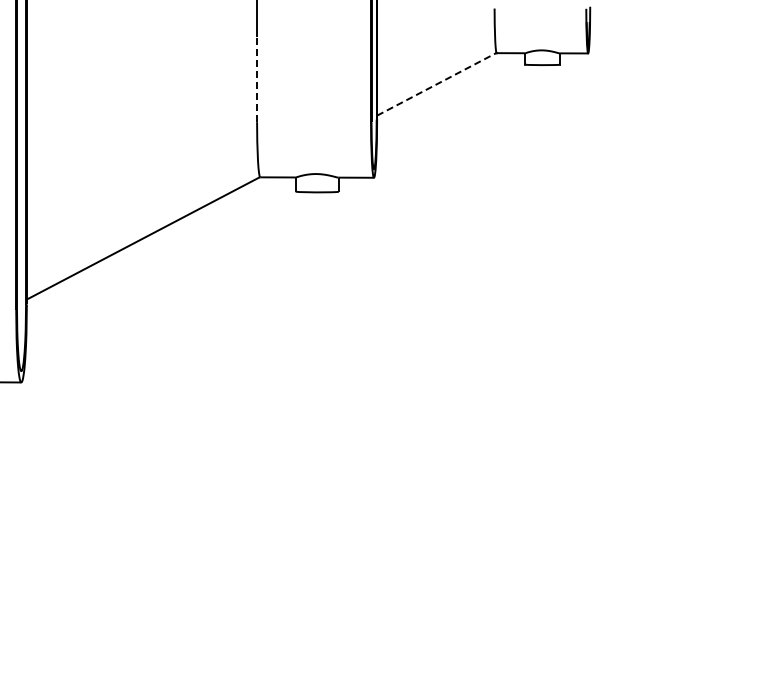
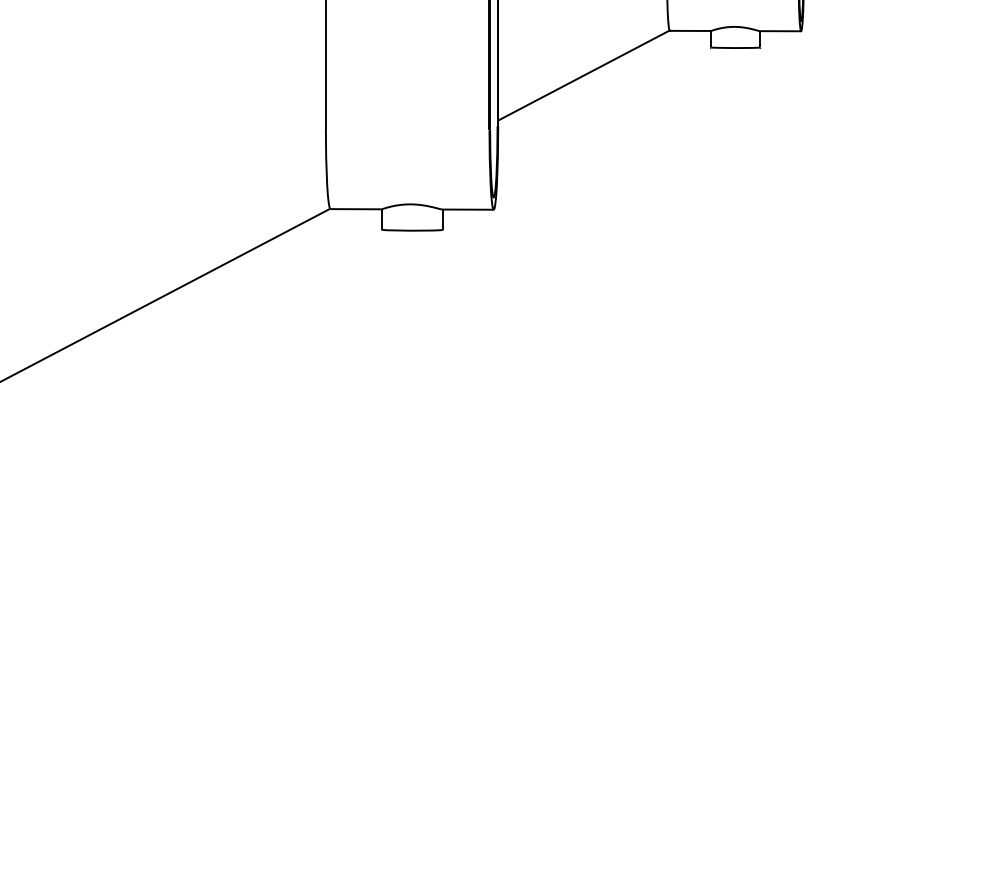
line: (257, 79) -> (326, 68), dashed -> solid
line: (437, 84) -> (584, 75), dashed -> solid

